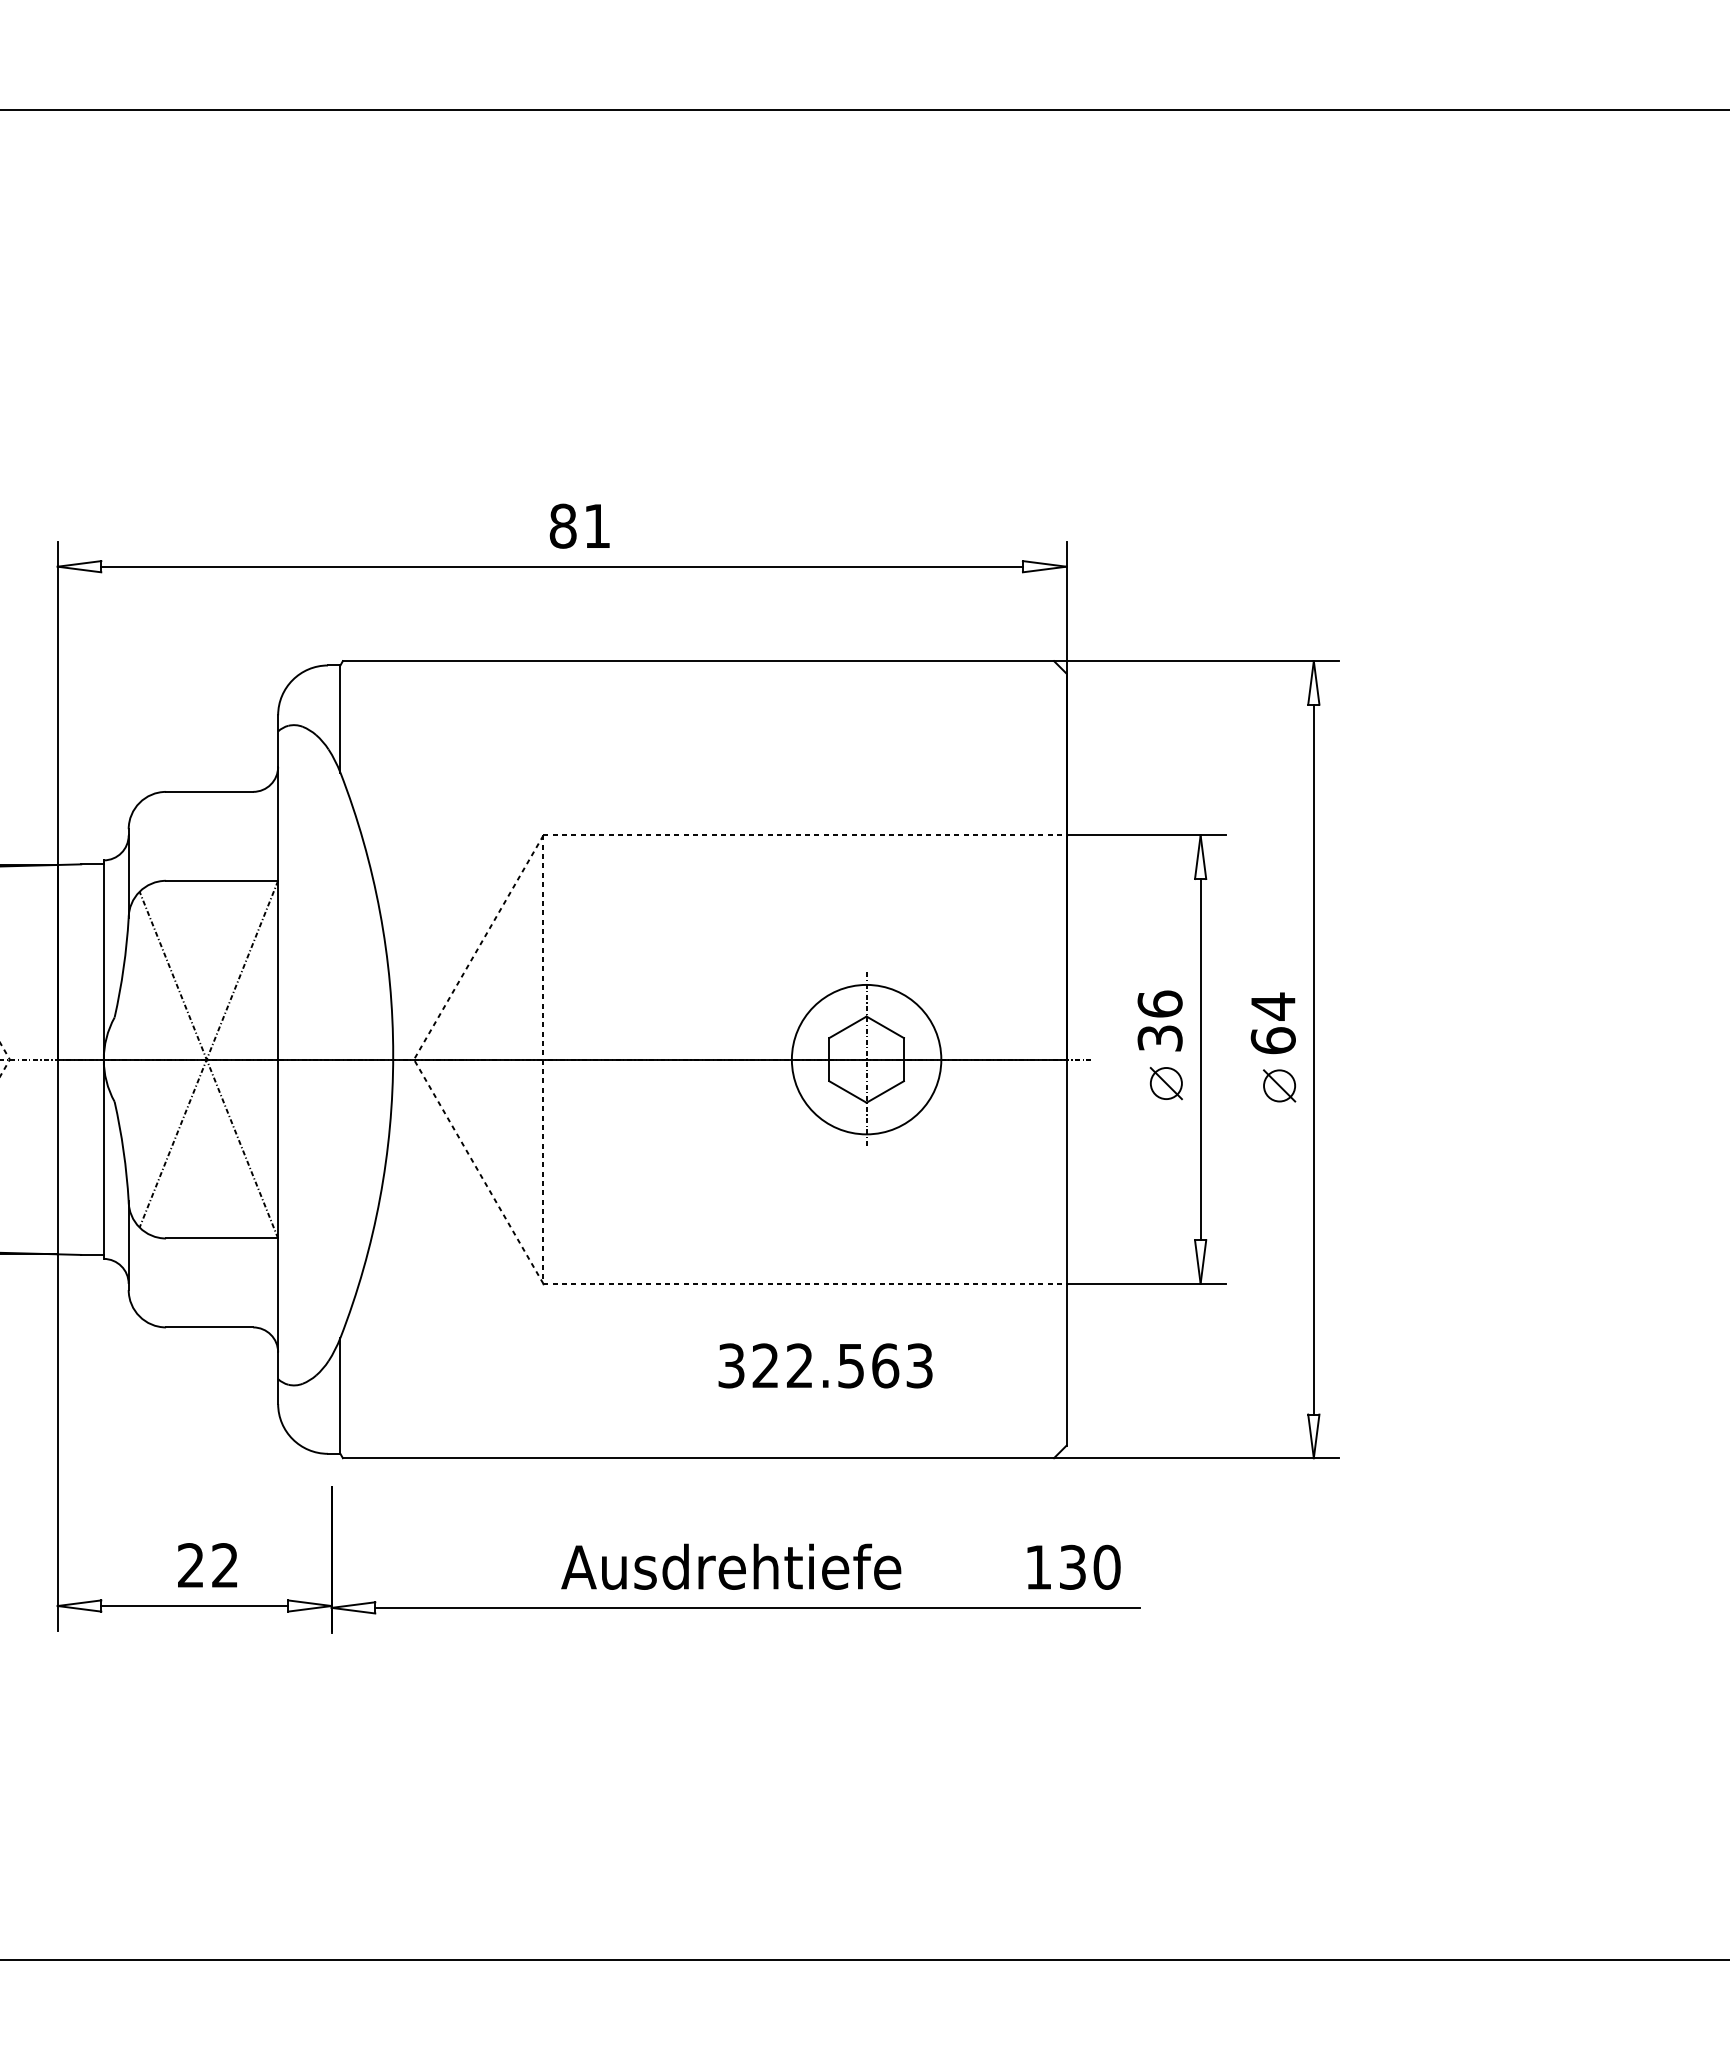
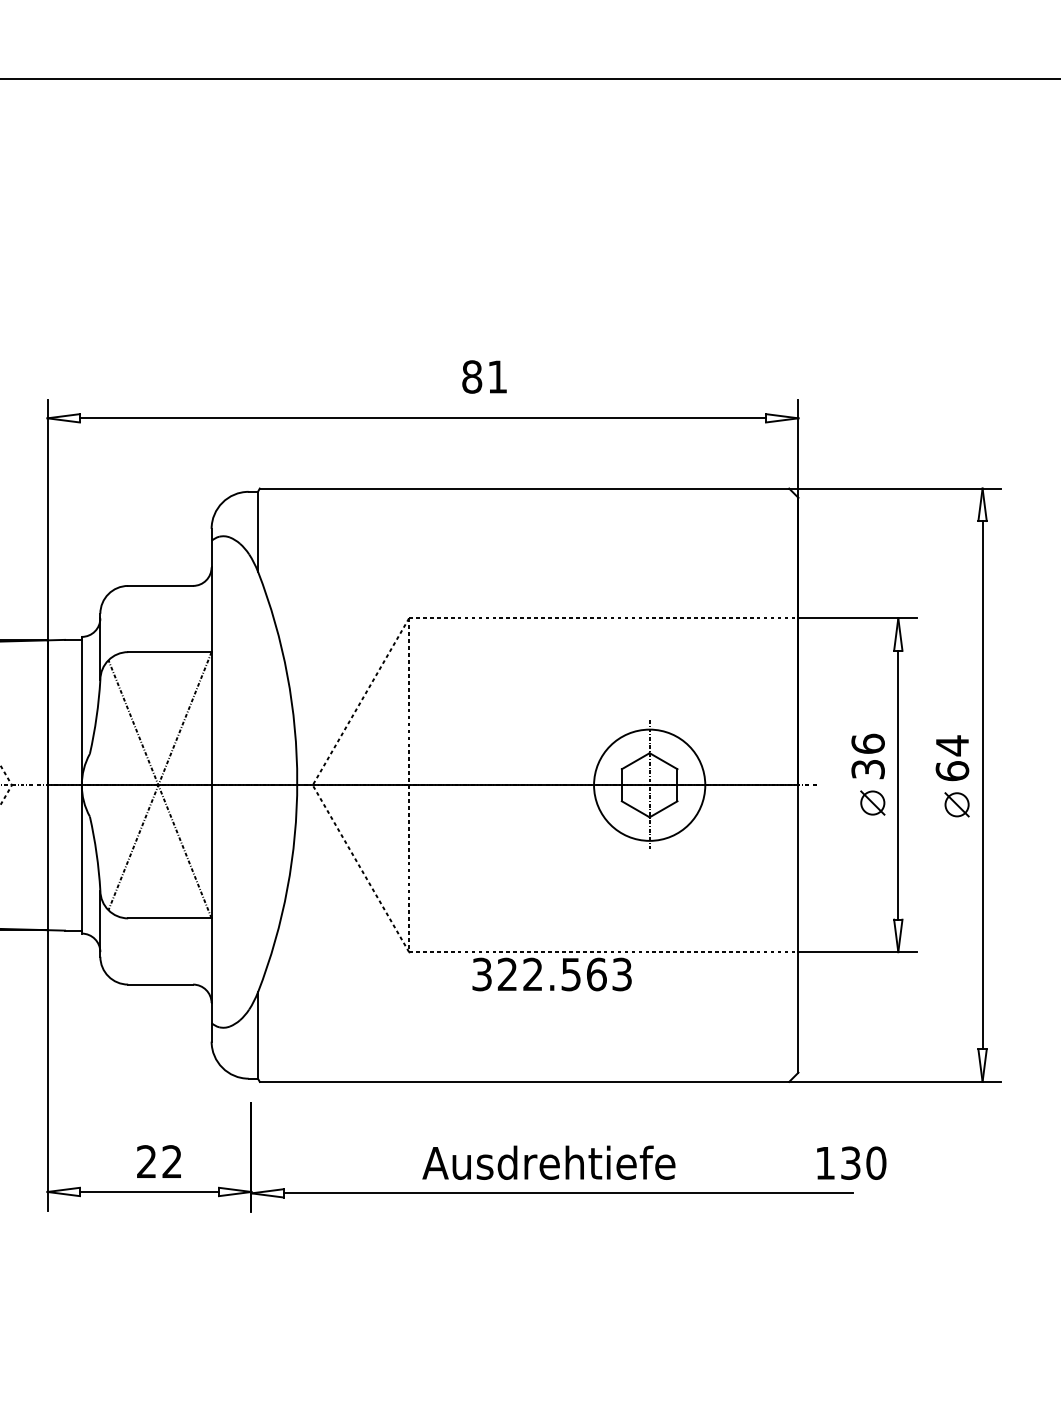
text: (579, 525) -> (484, 376), moved
text: (825, 1365) -> (552, 974), moved
text: (1073, 1566) -> (851, 1162), moved

